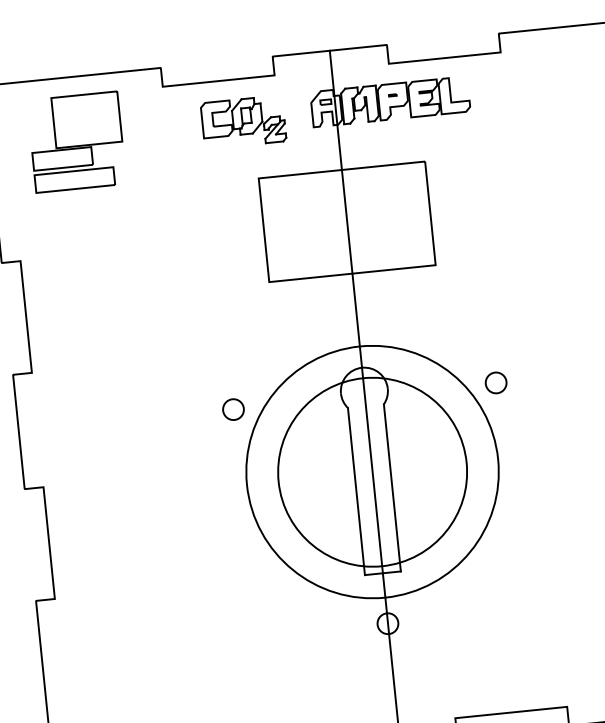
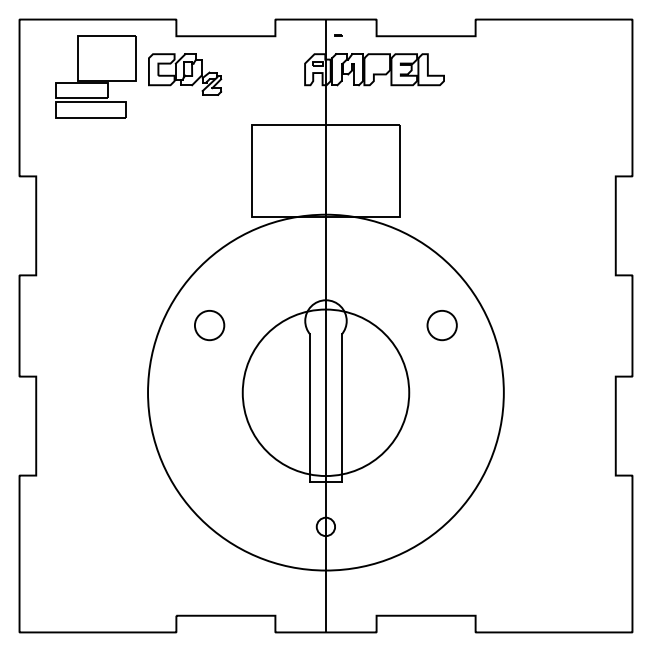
part: (393, 95) -> (338, 35), moved
part: (244, 122) -> (185, 74), moved
circle: (496, 382) -> (442, 325), size x1.6
circle: (233, 409) -> (209, 325), size x1.6
circle: (372, 471) -> (325, 392), size x1.6

